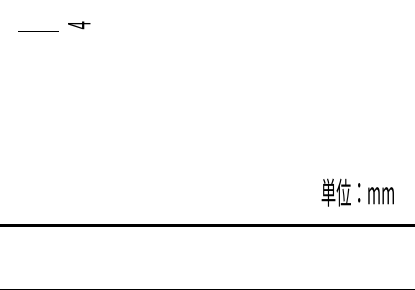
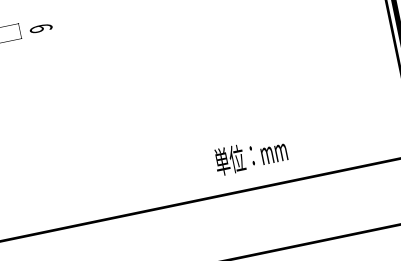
text: (78, 25) -> (40, 28), 4 -> 9
text: (357, 192) -> (250, 155), moved

